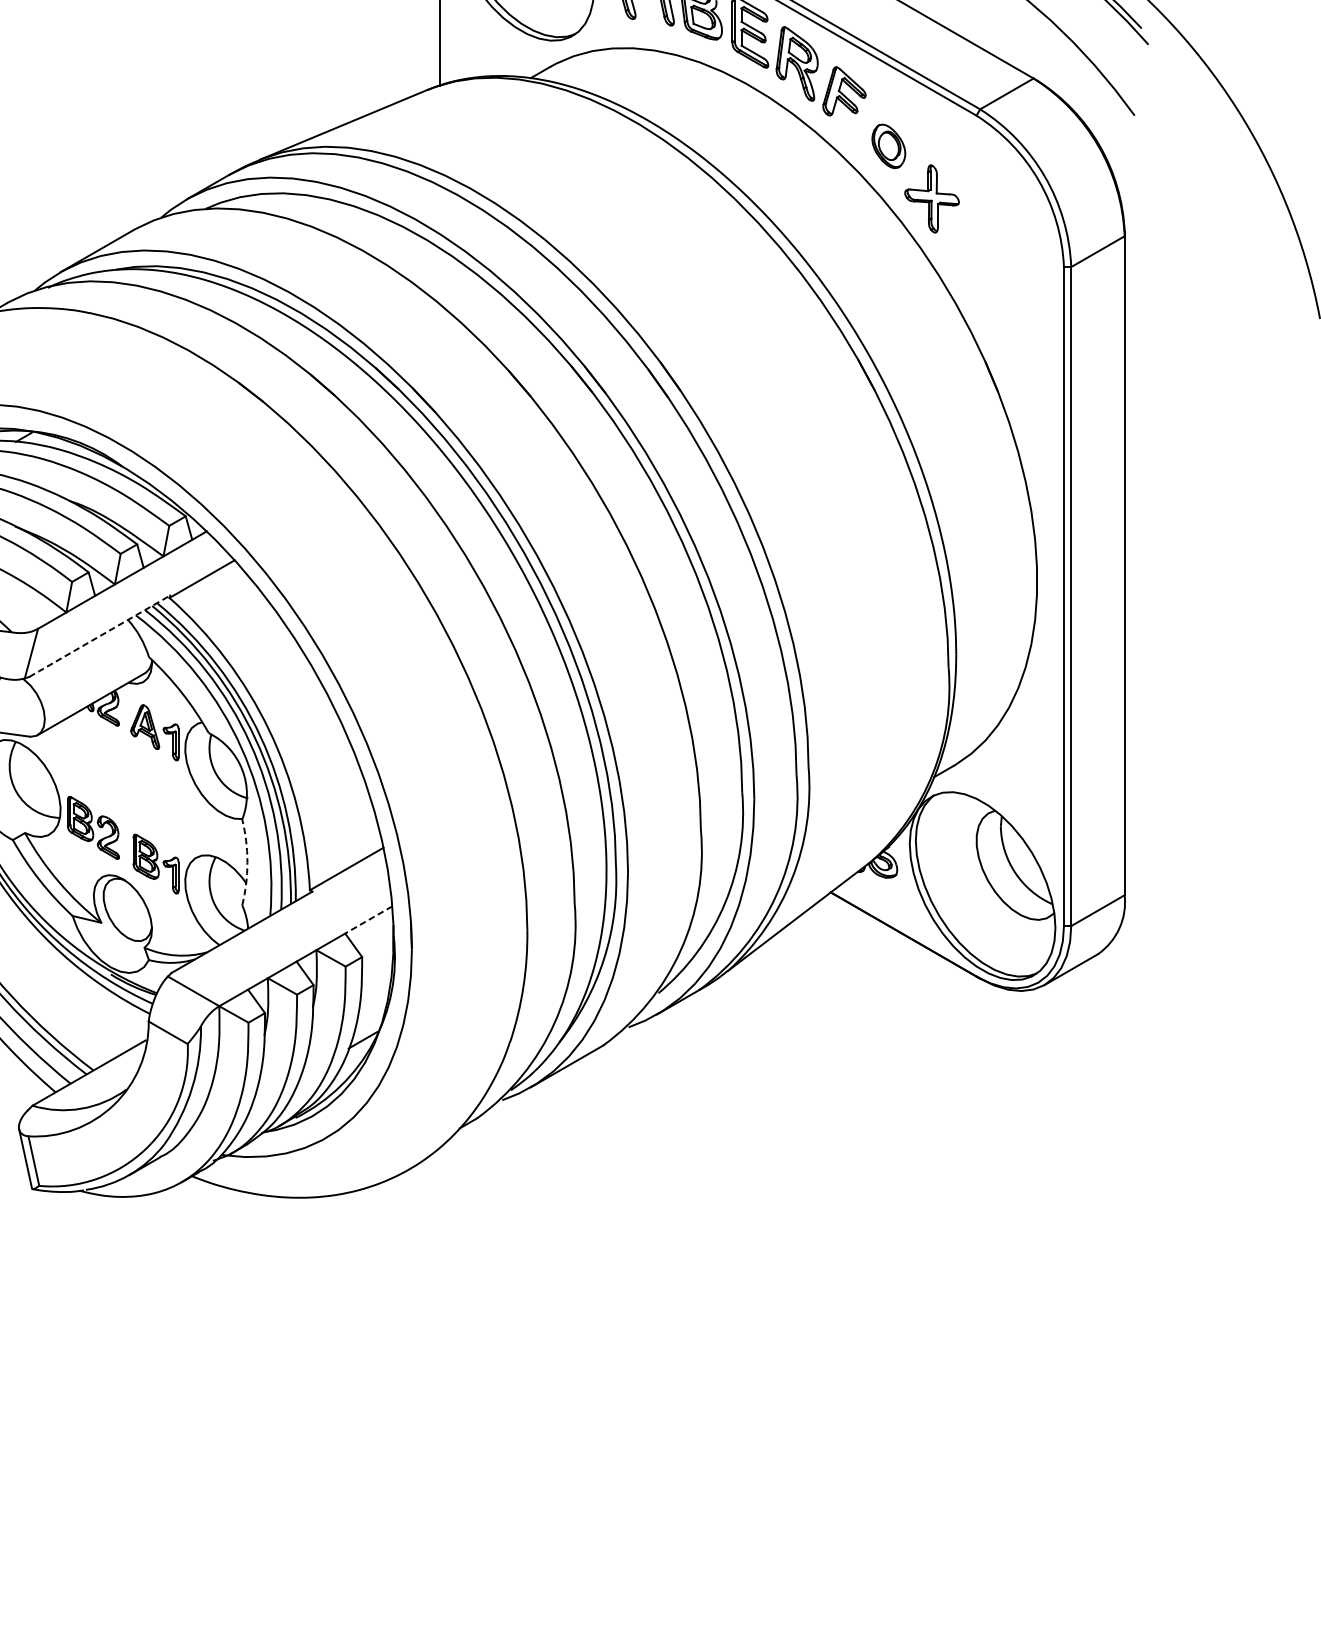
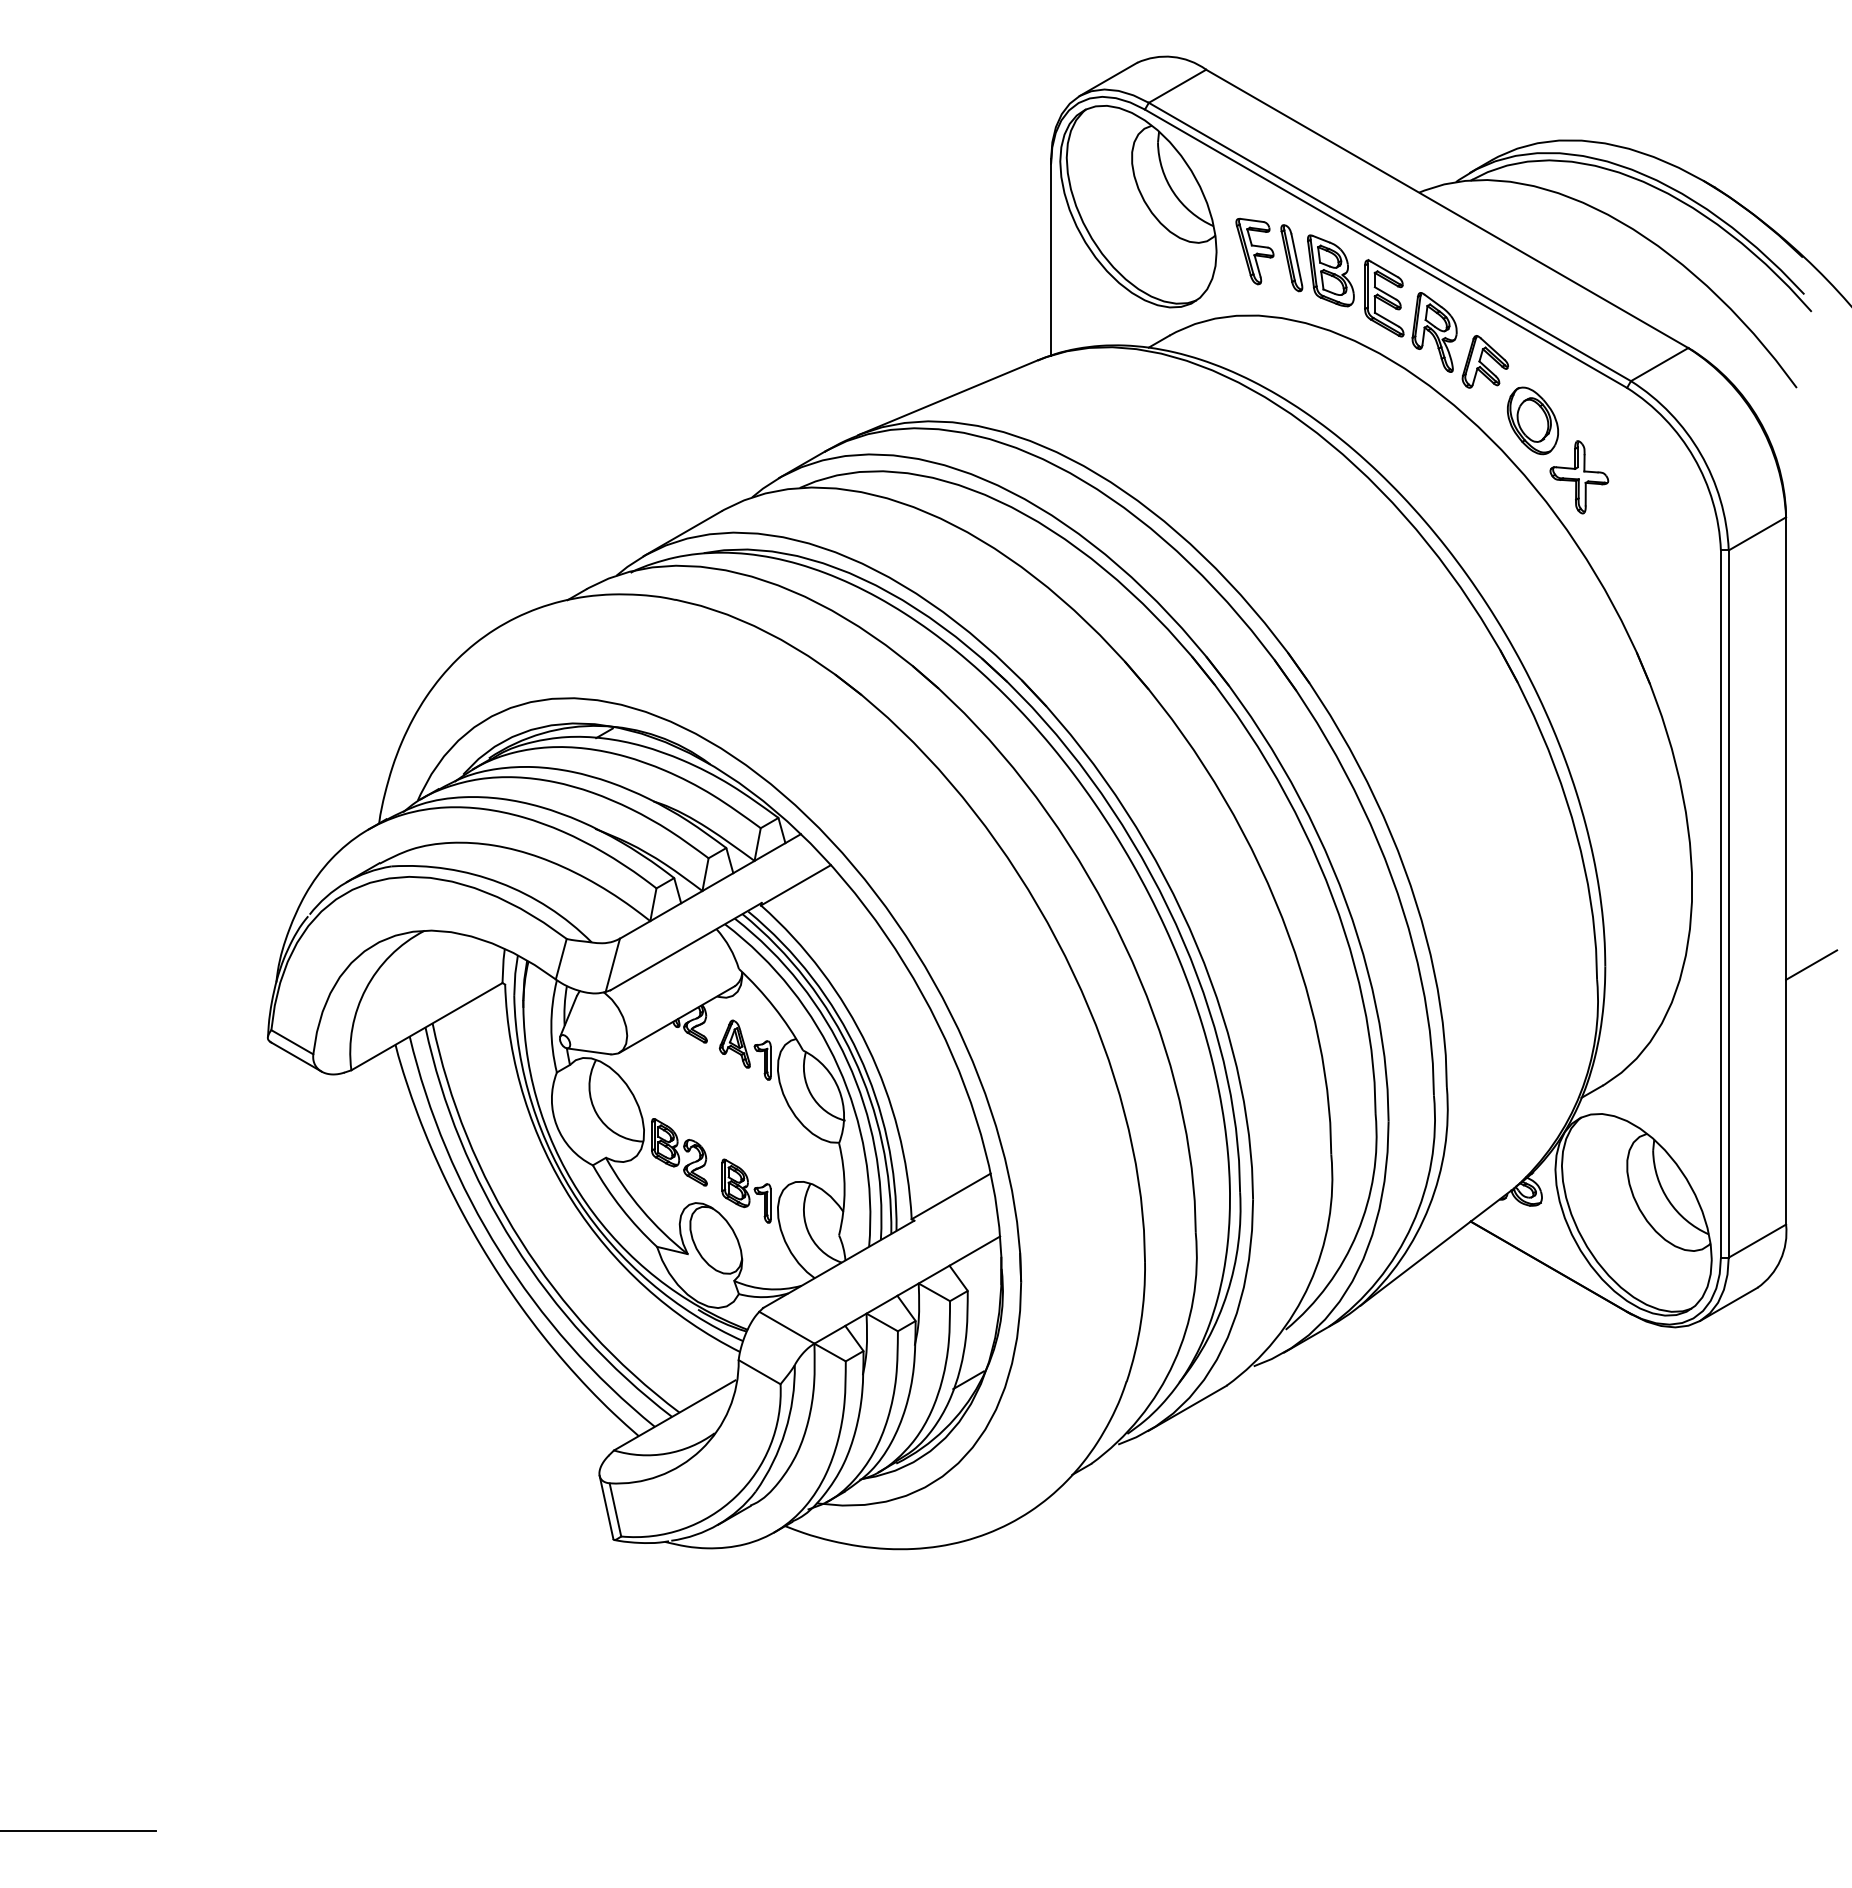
part: (888, 146) -> (1532, 420), size x1.43
line: (100, 636) -> (686, 946), dashed -> solid
line: (1148, 652) -> (1811, 964), added
arc: (247, 862) -> (844, 1189), dashed -> solid
line: (368, 920) -> (974, 1251), dashed -> solid

